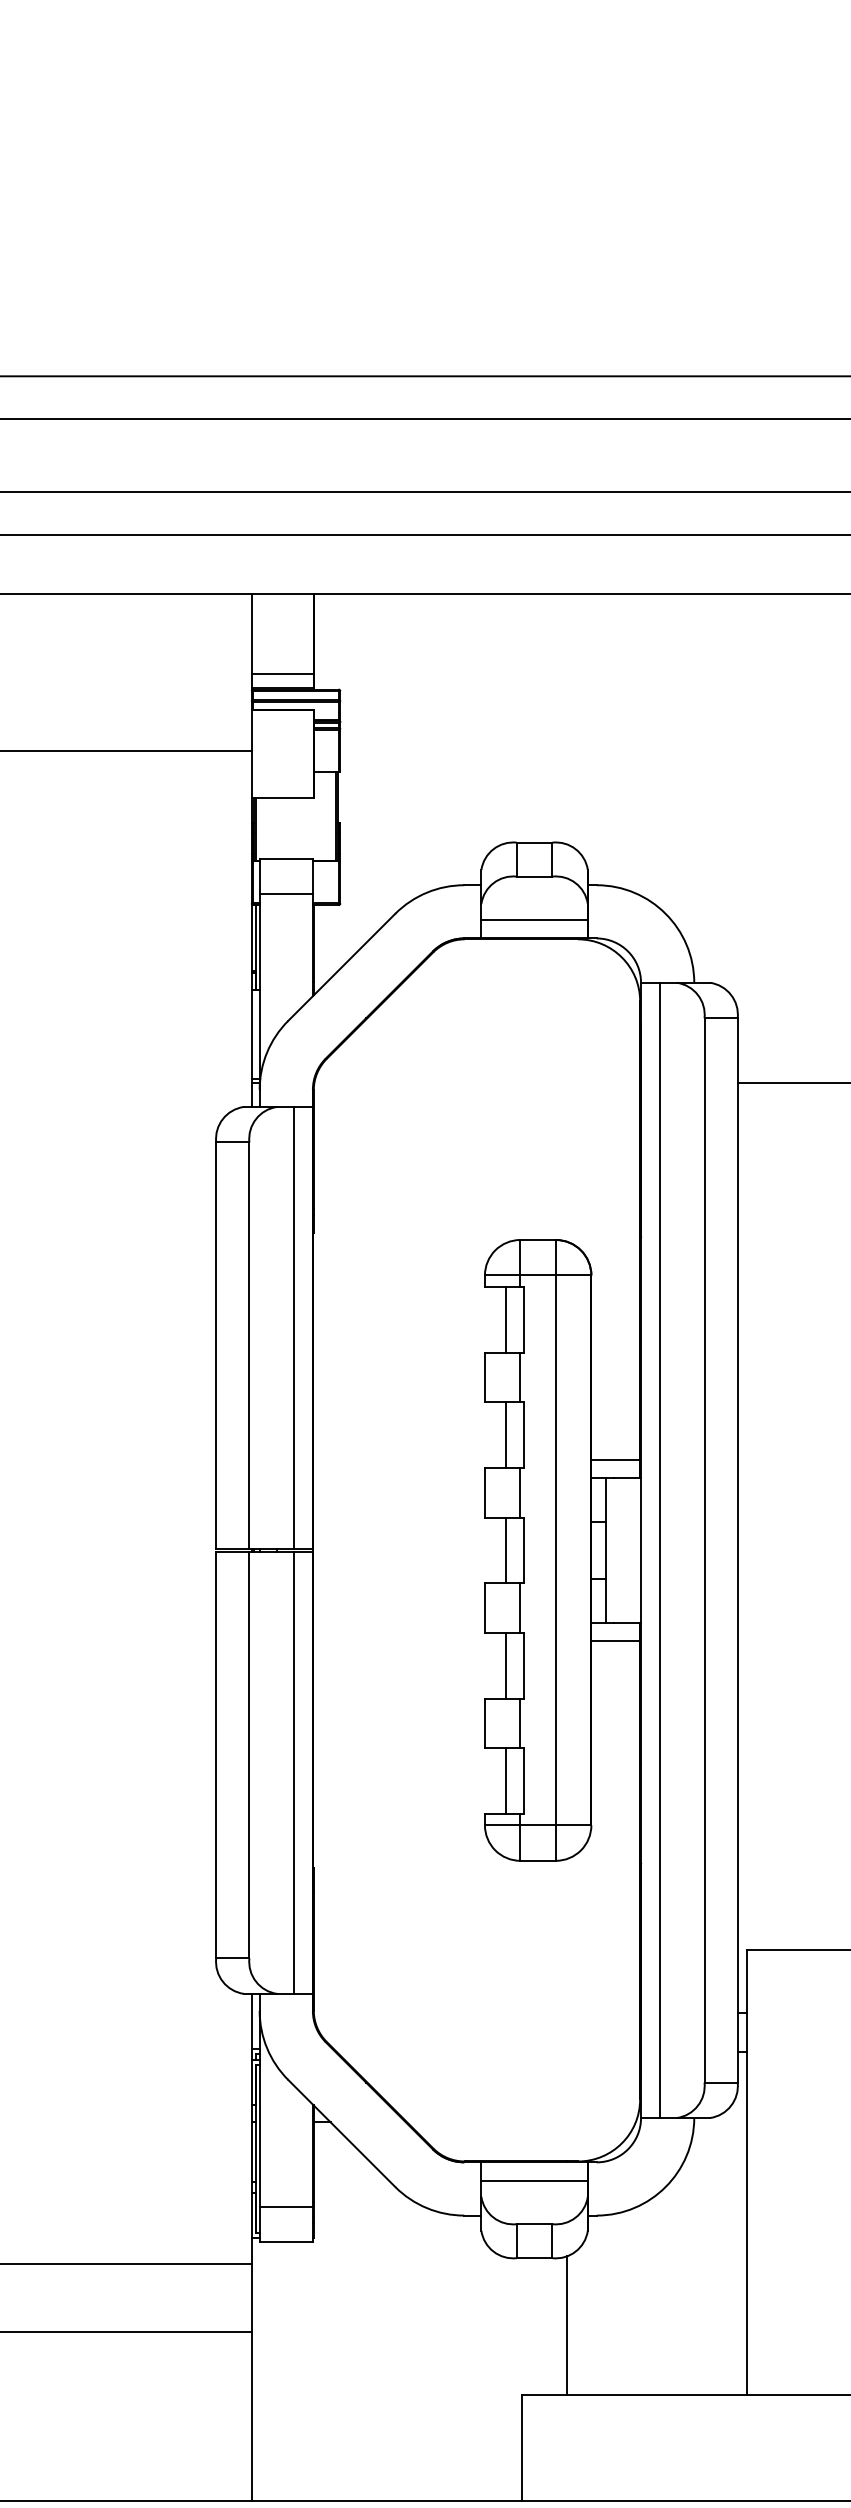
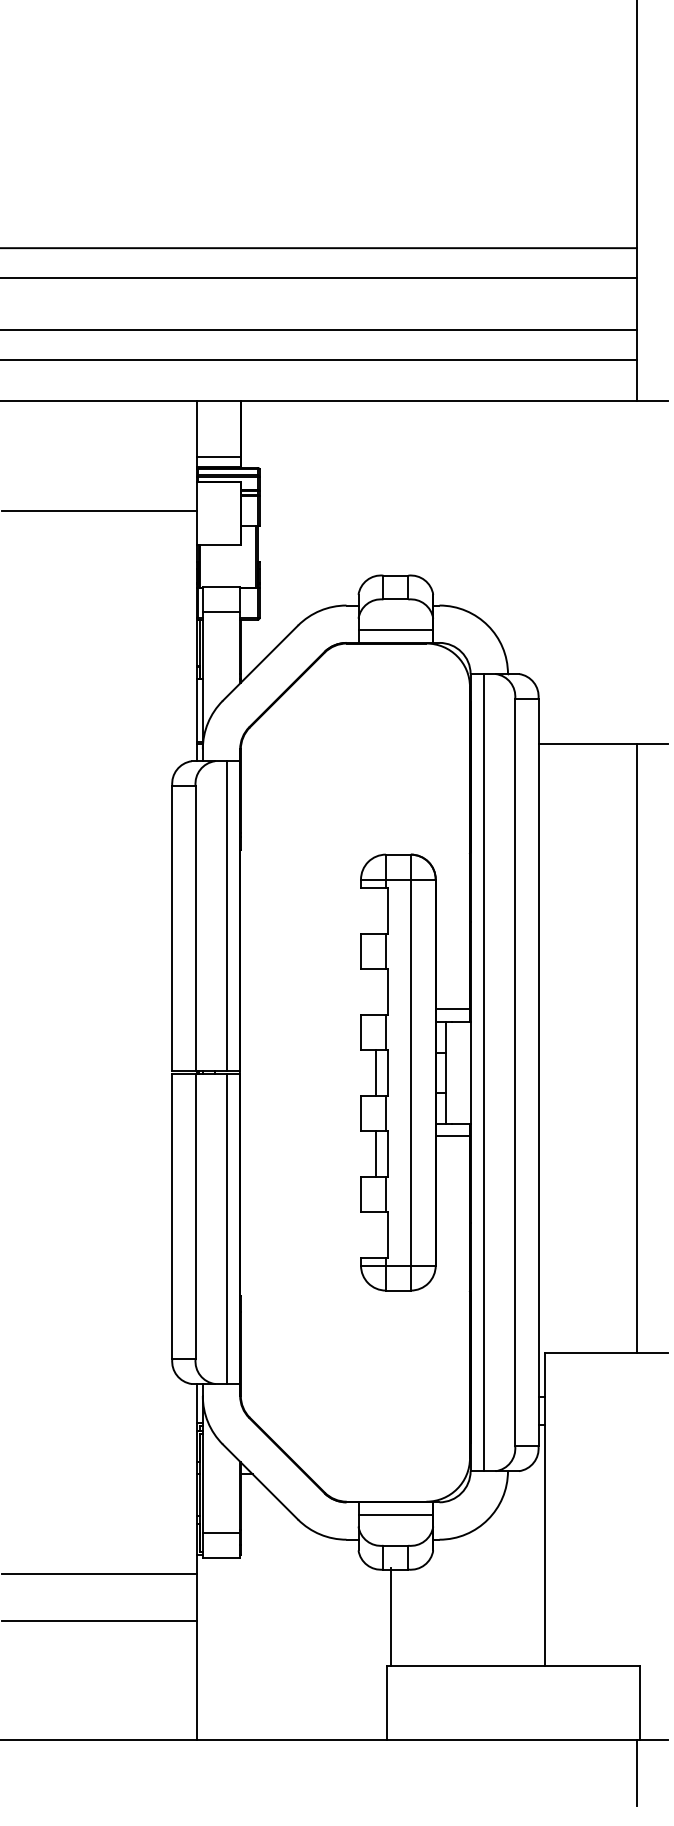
line: (505, 1319) -> (375, 910), removed
line: (505, 1434) -> (375, 991), removed
line: (505, 1780) -> (375, 1234), removed
line: (566, 2324) -> (390, 1616), moved

